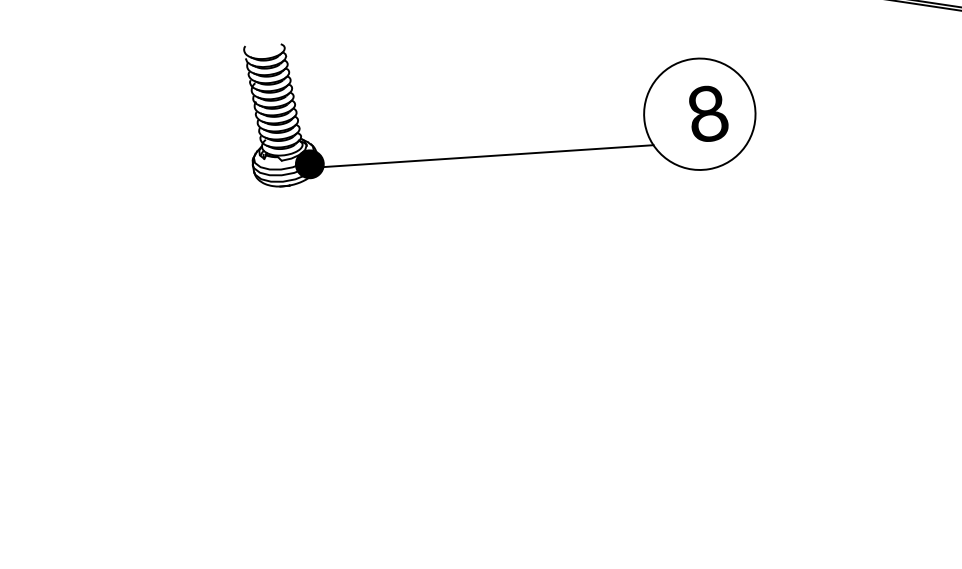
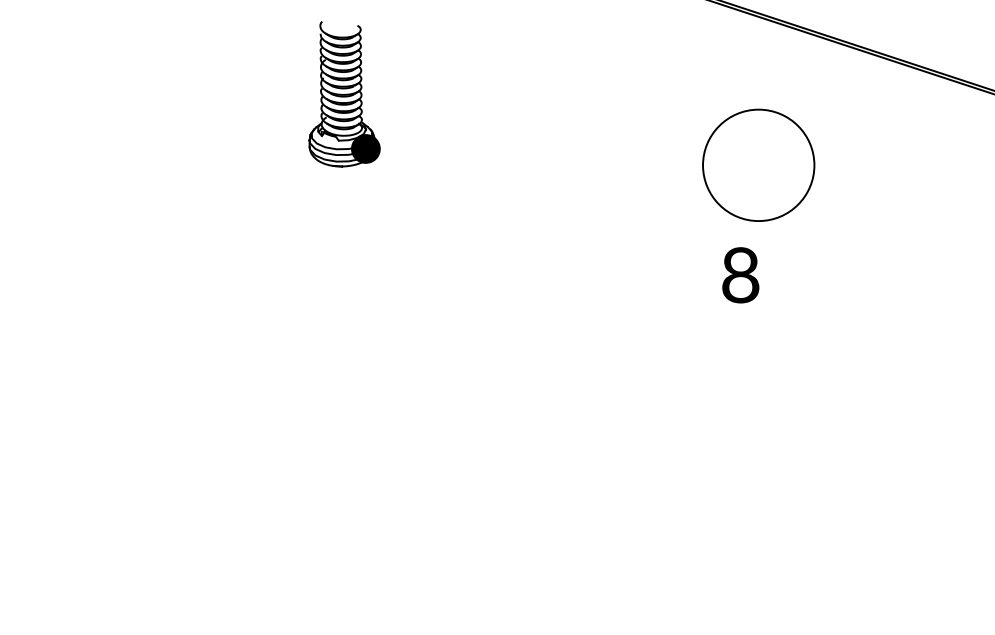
text: (707, 114) -> (740, 275), moved
line: (487, 156) -> (542, 171), removed

